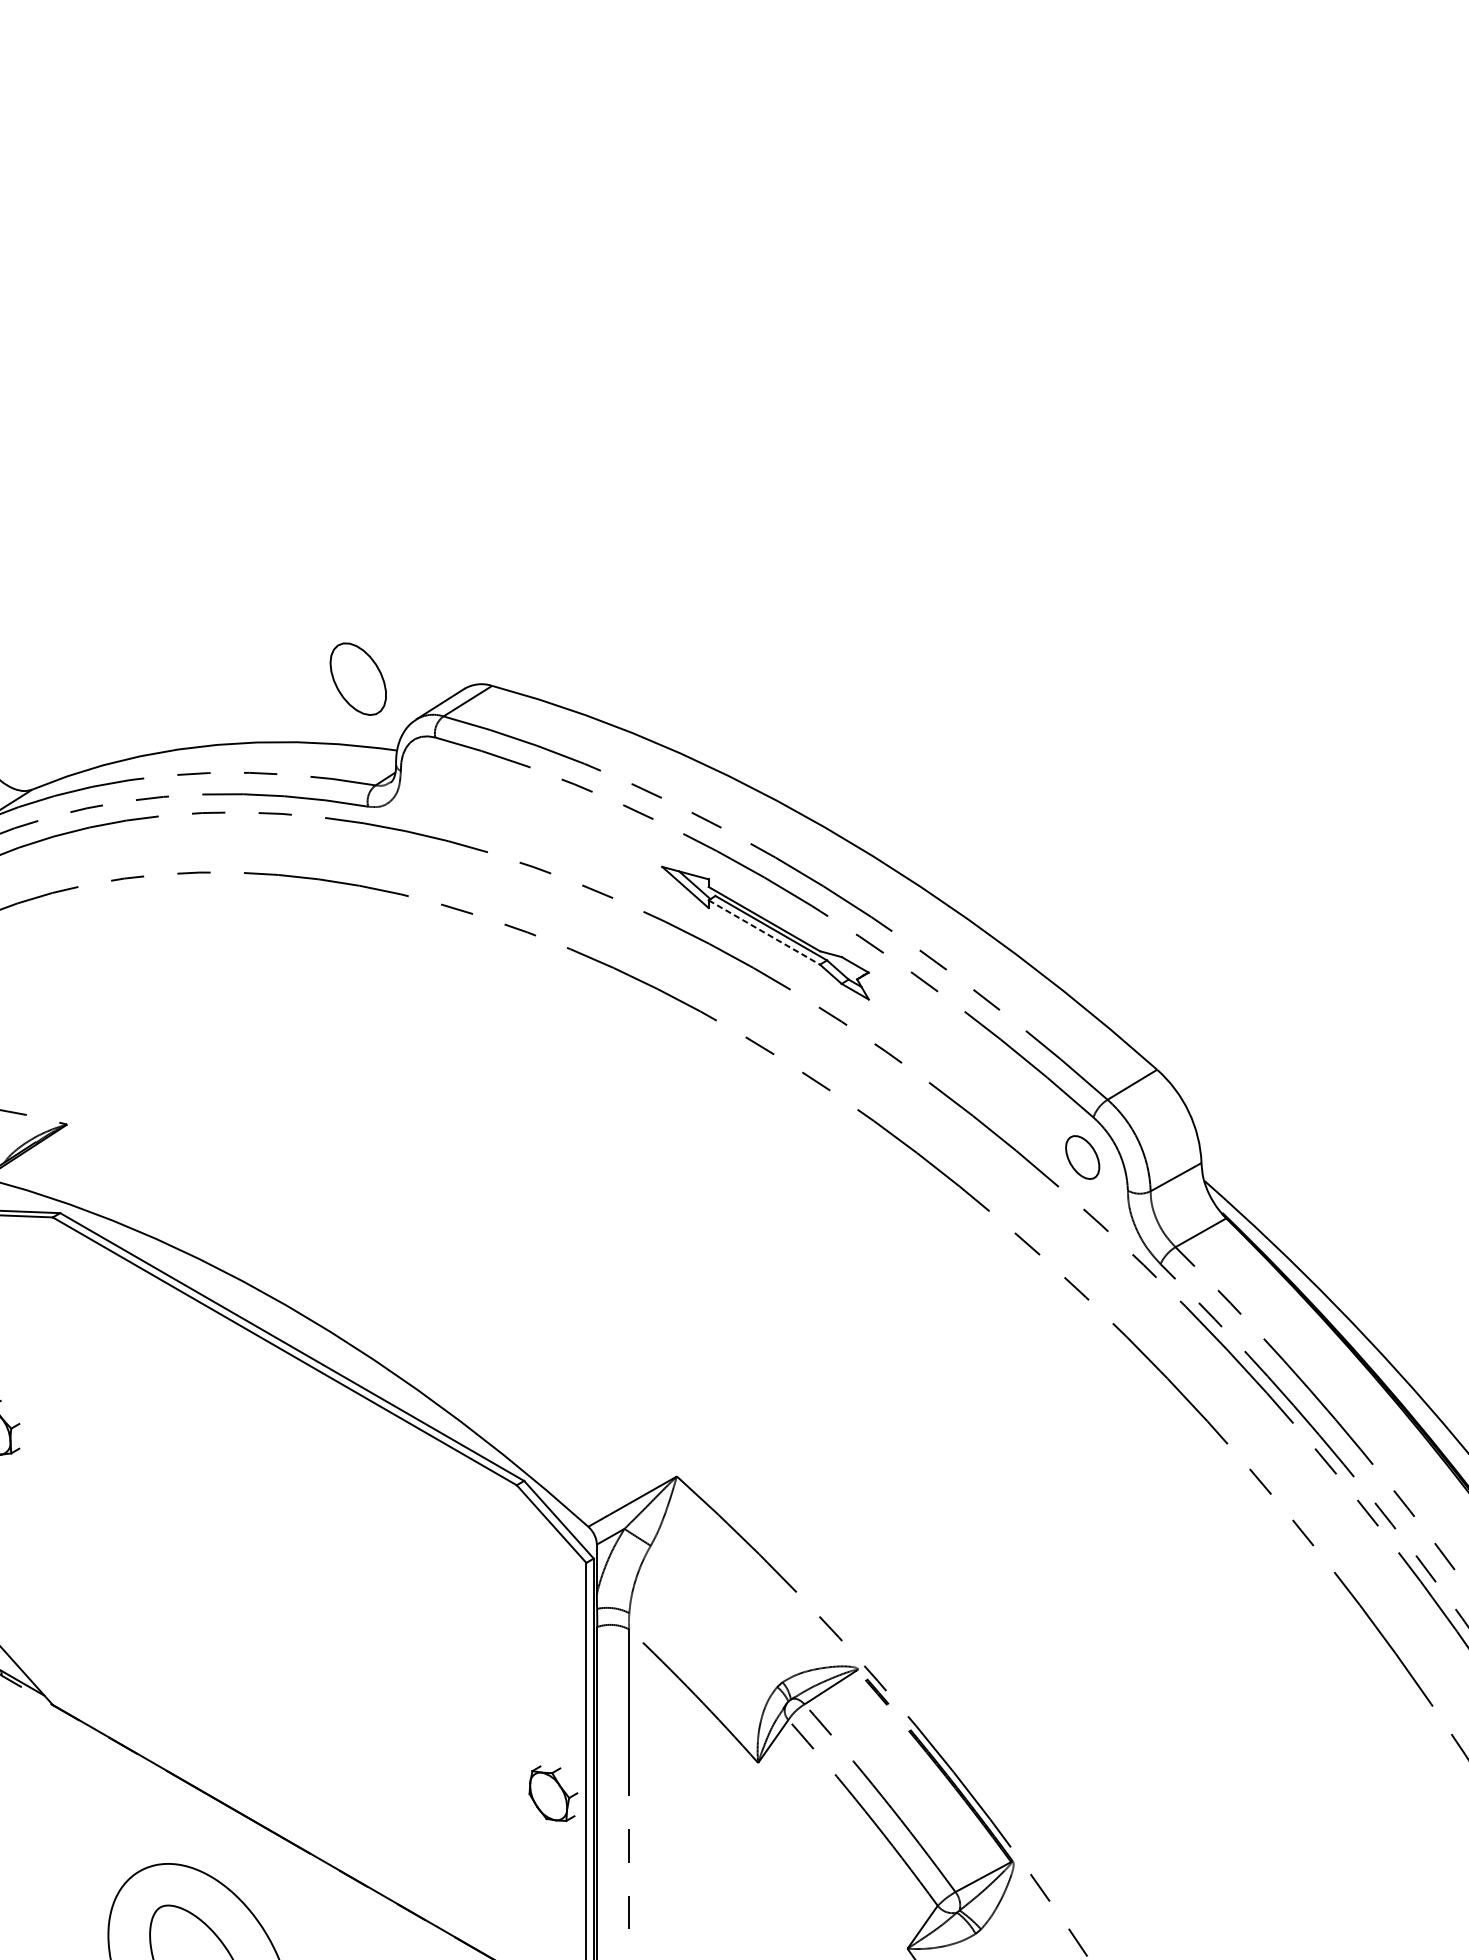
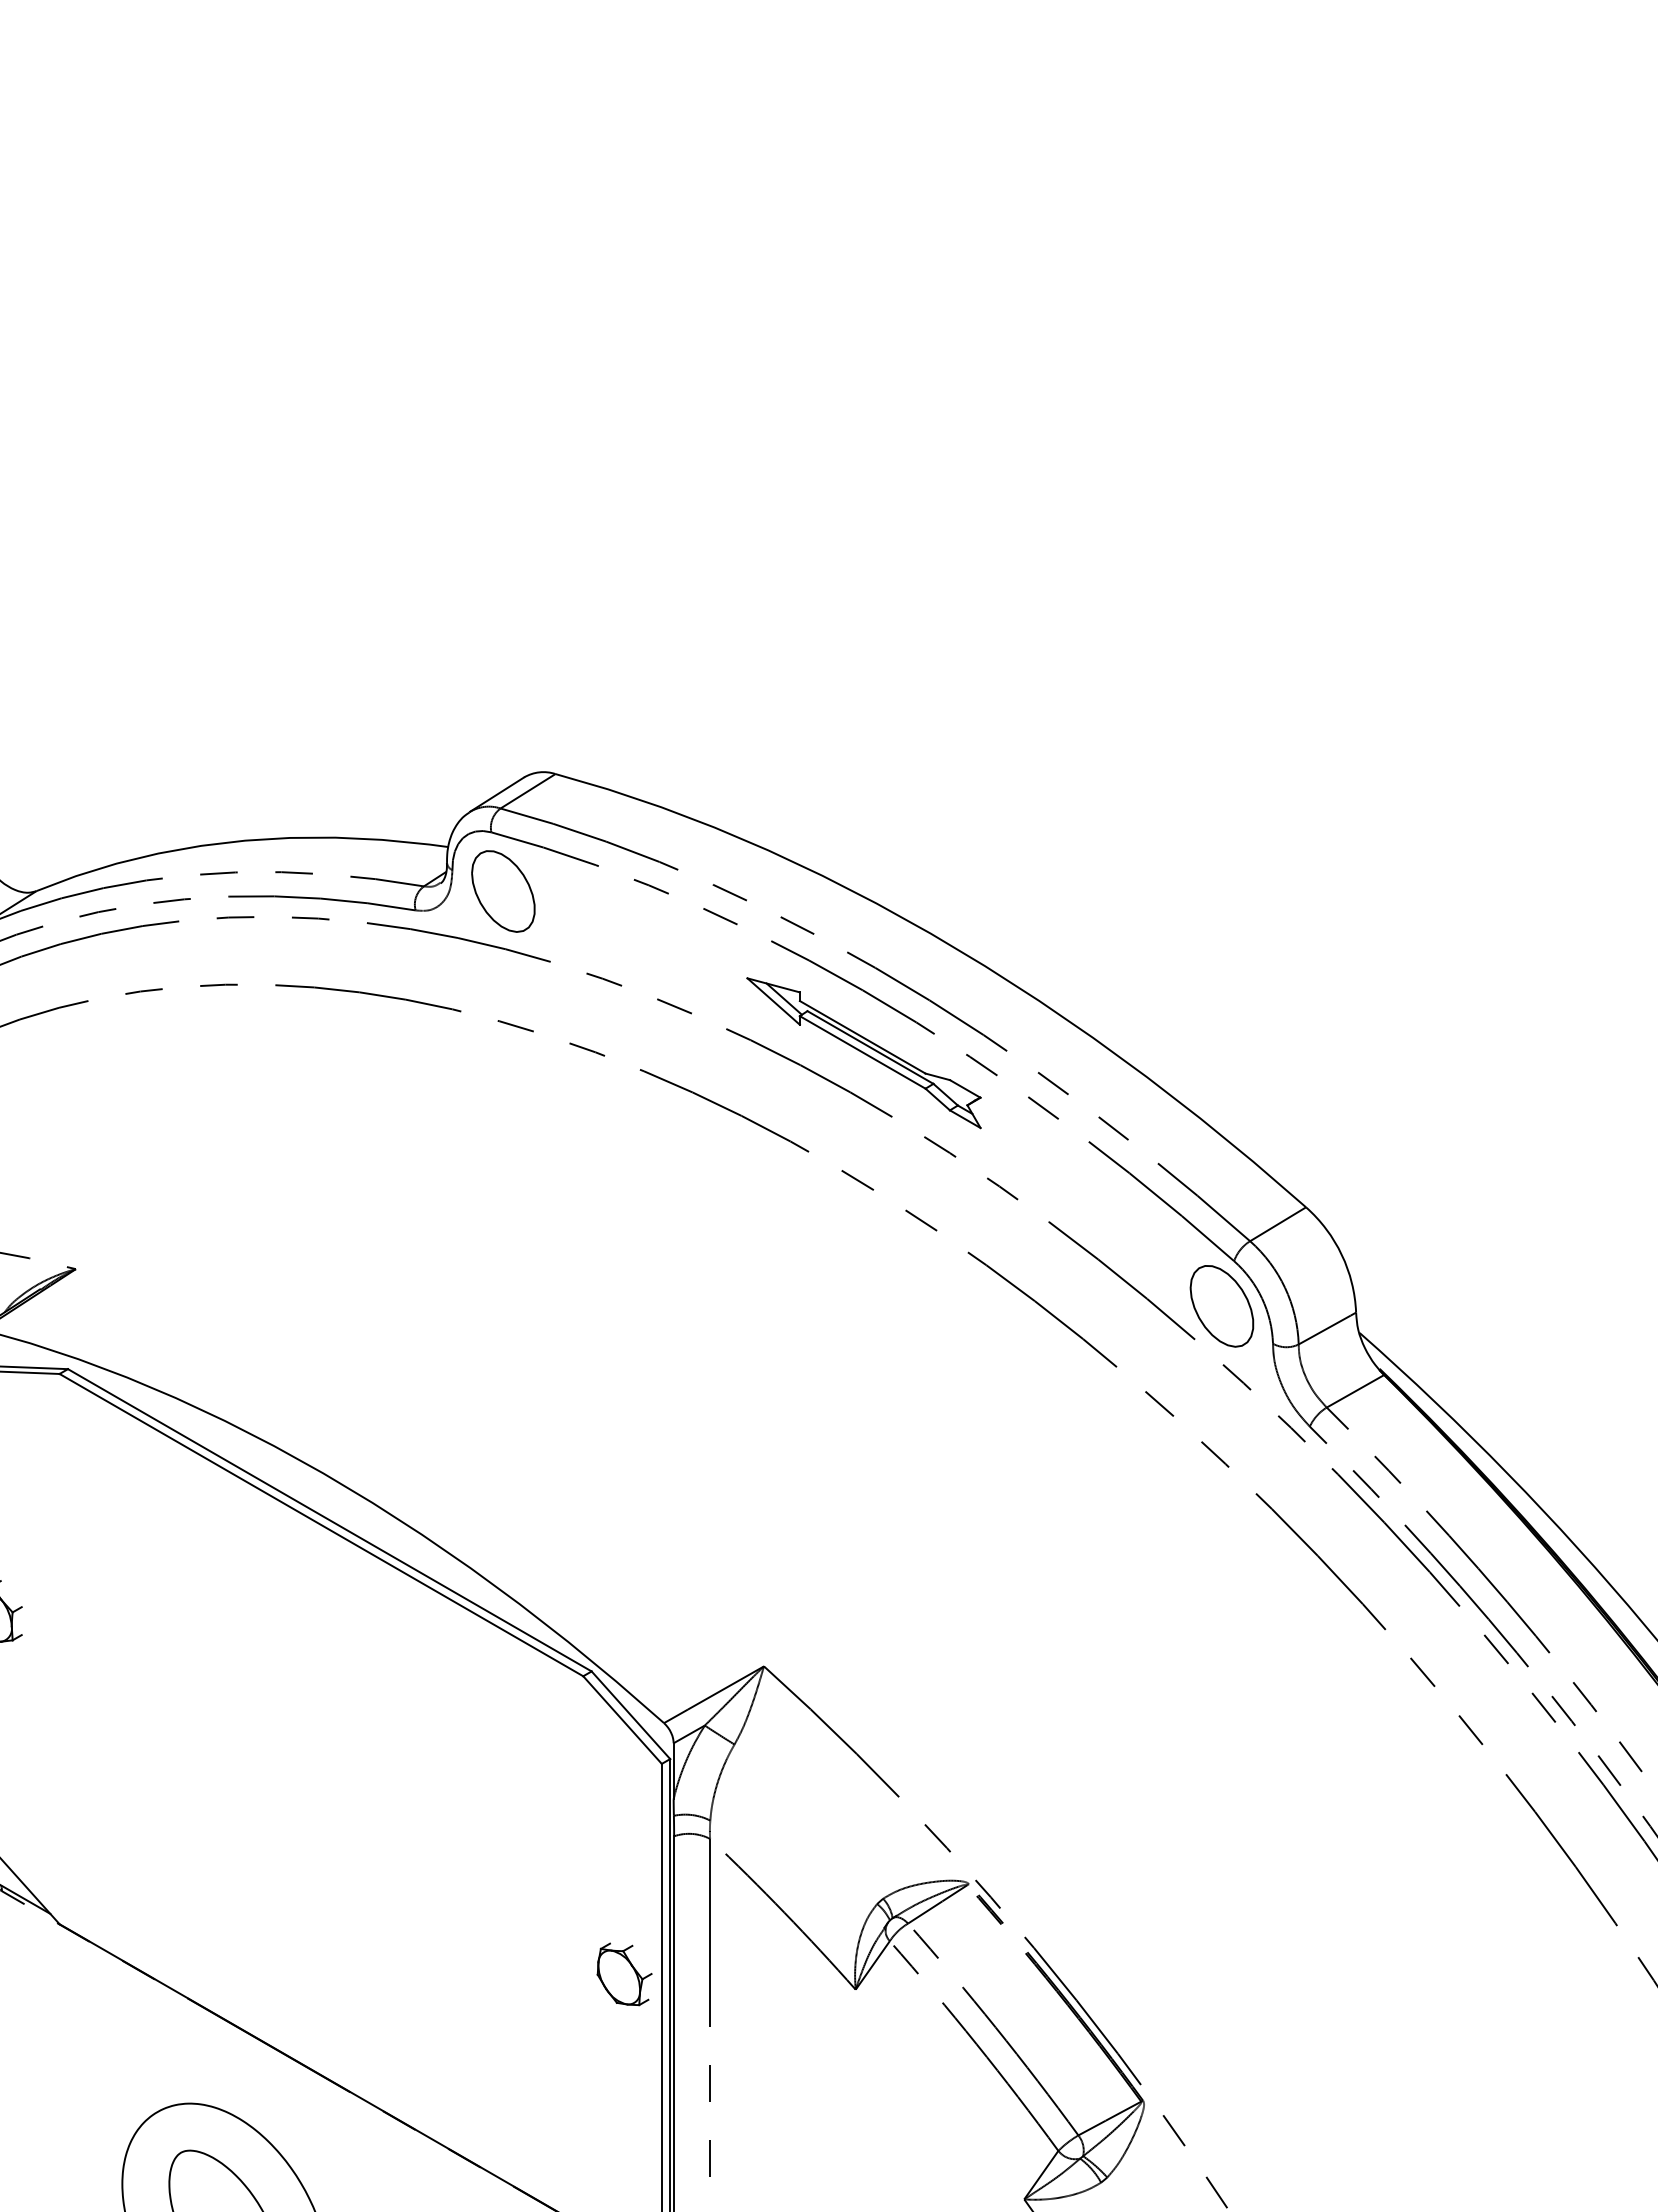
part: (358, 679) -> (503, 891), moved
line: (764, 932) -> (862, 1052), dashed -> solid
part: (1082, 1157) -> (1221, 1306), size x1.67
part: (553, 1793) -> (624, 1974), moved

